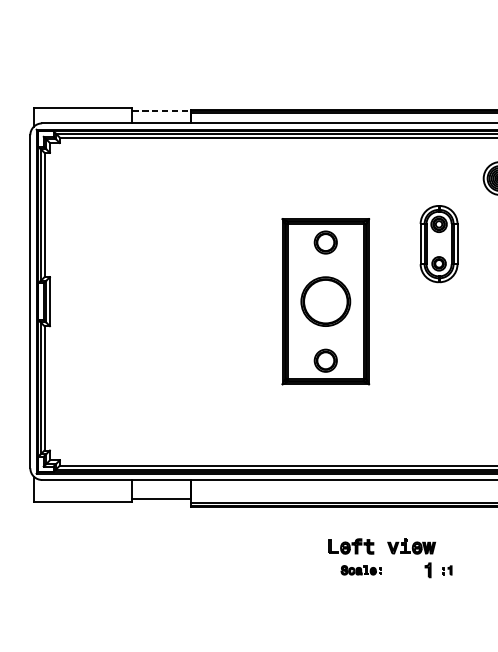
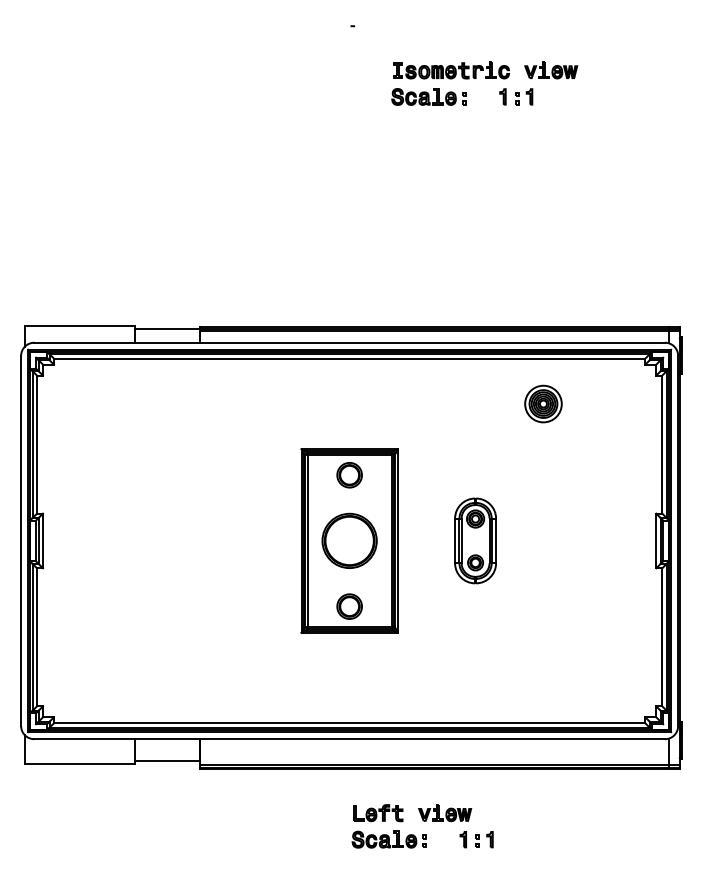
line: (161, 111) -> (167, 329), dashed -> solid
part: (439, 243) -> (475, 540), moved
part: (360, 570) -> (388, 839), size x1.67
part: (447, 570) -> (484, 839), size x1.67

